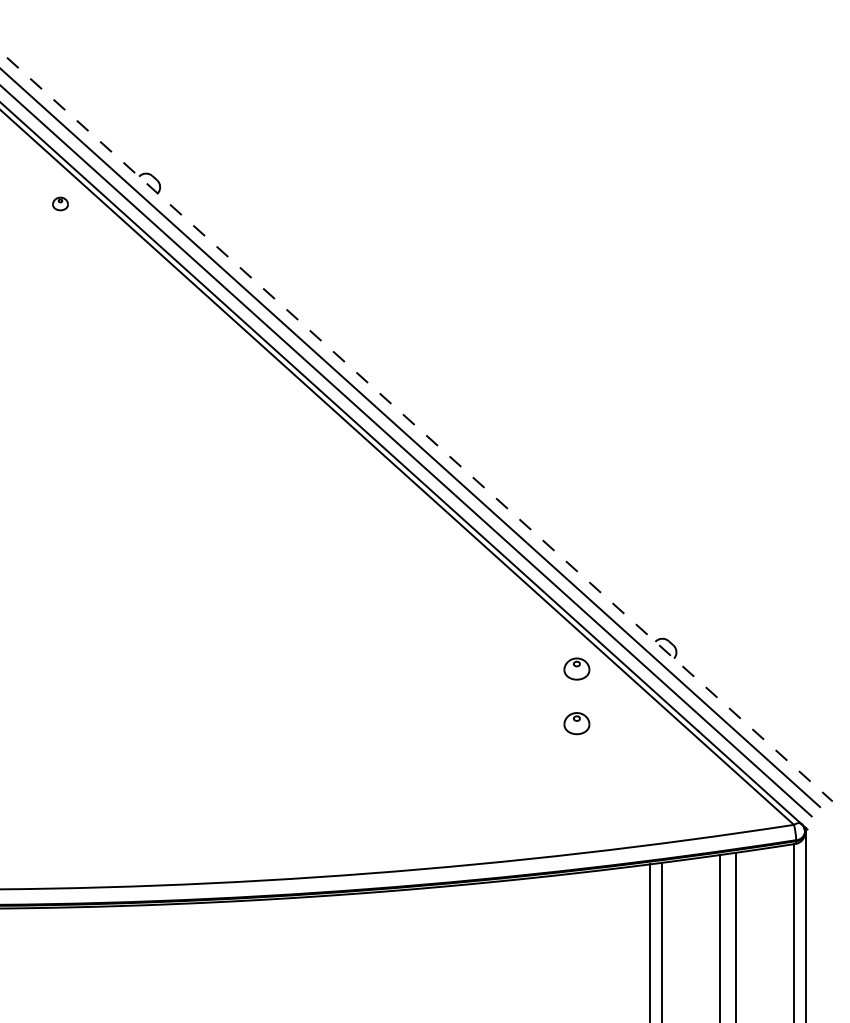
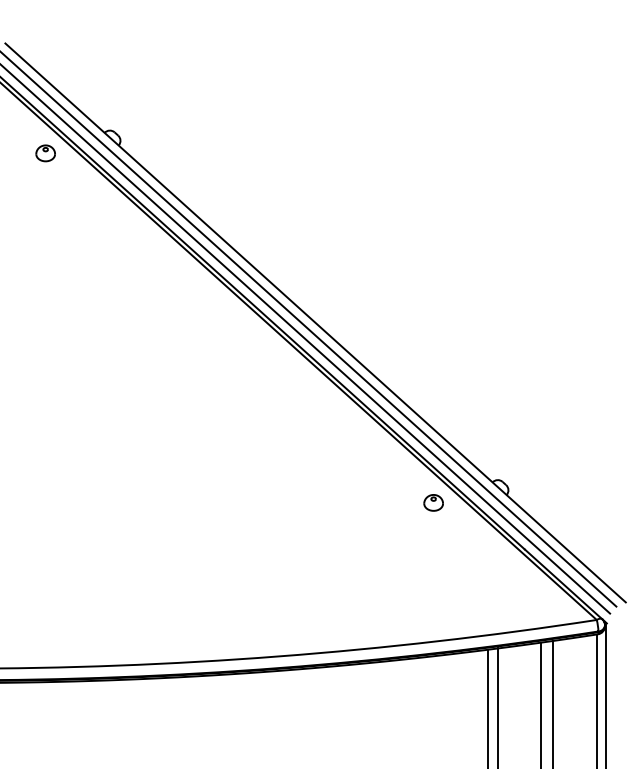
part: (60, 204) -> (45, 153), size x1.67
line: (419, 428) -> (315, 322), dashed -> solid
part: (576, 723) -> (433, 543), removed

